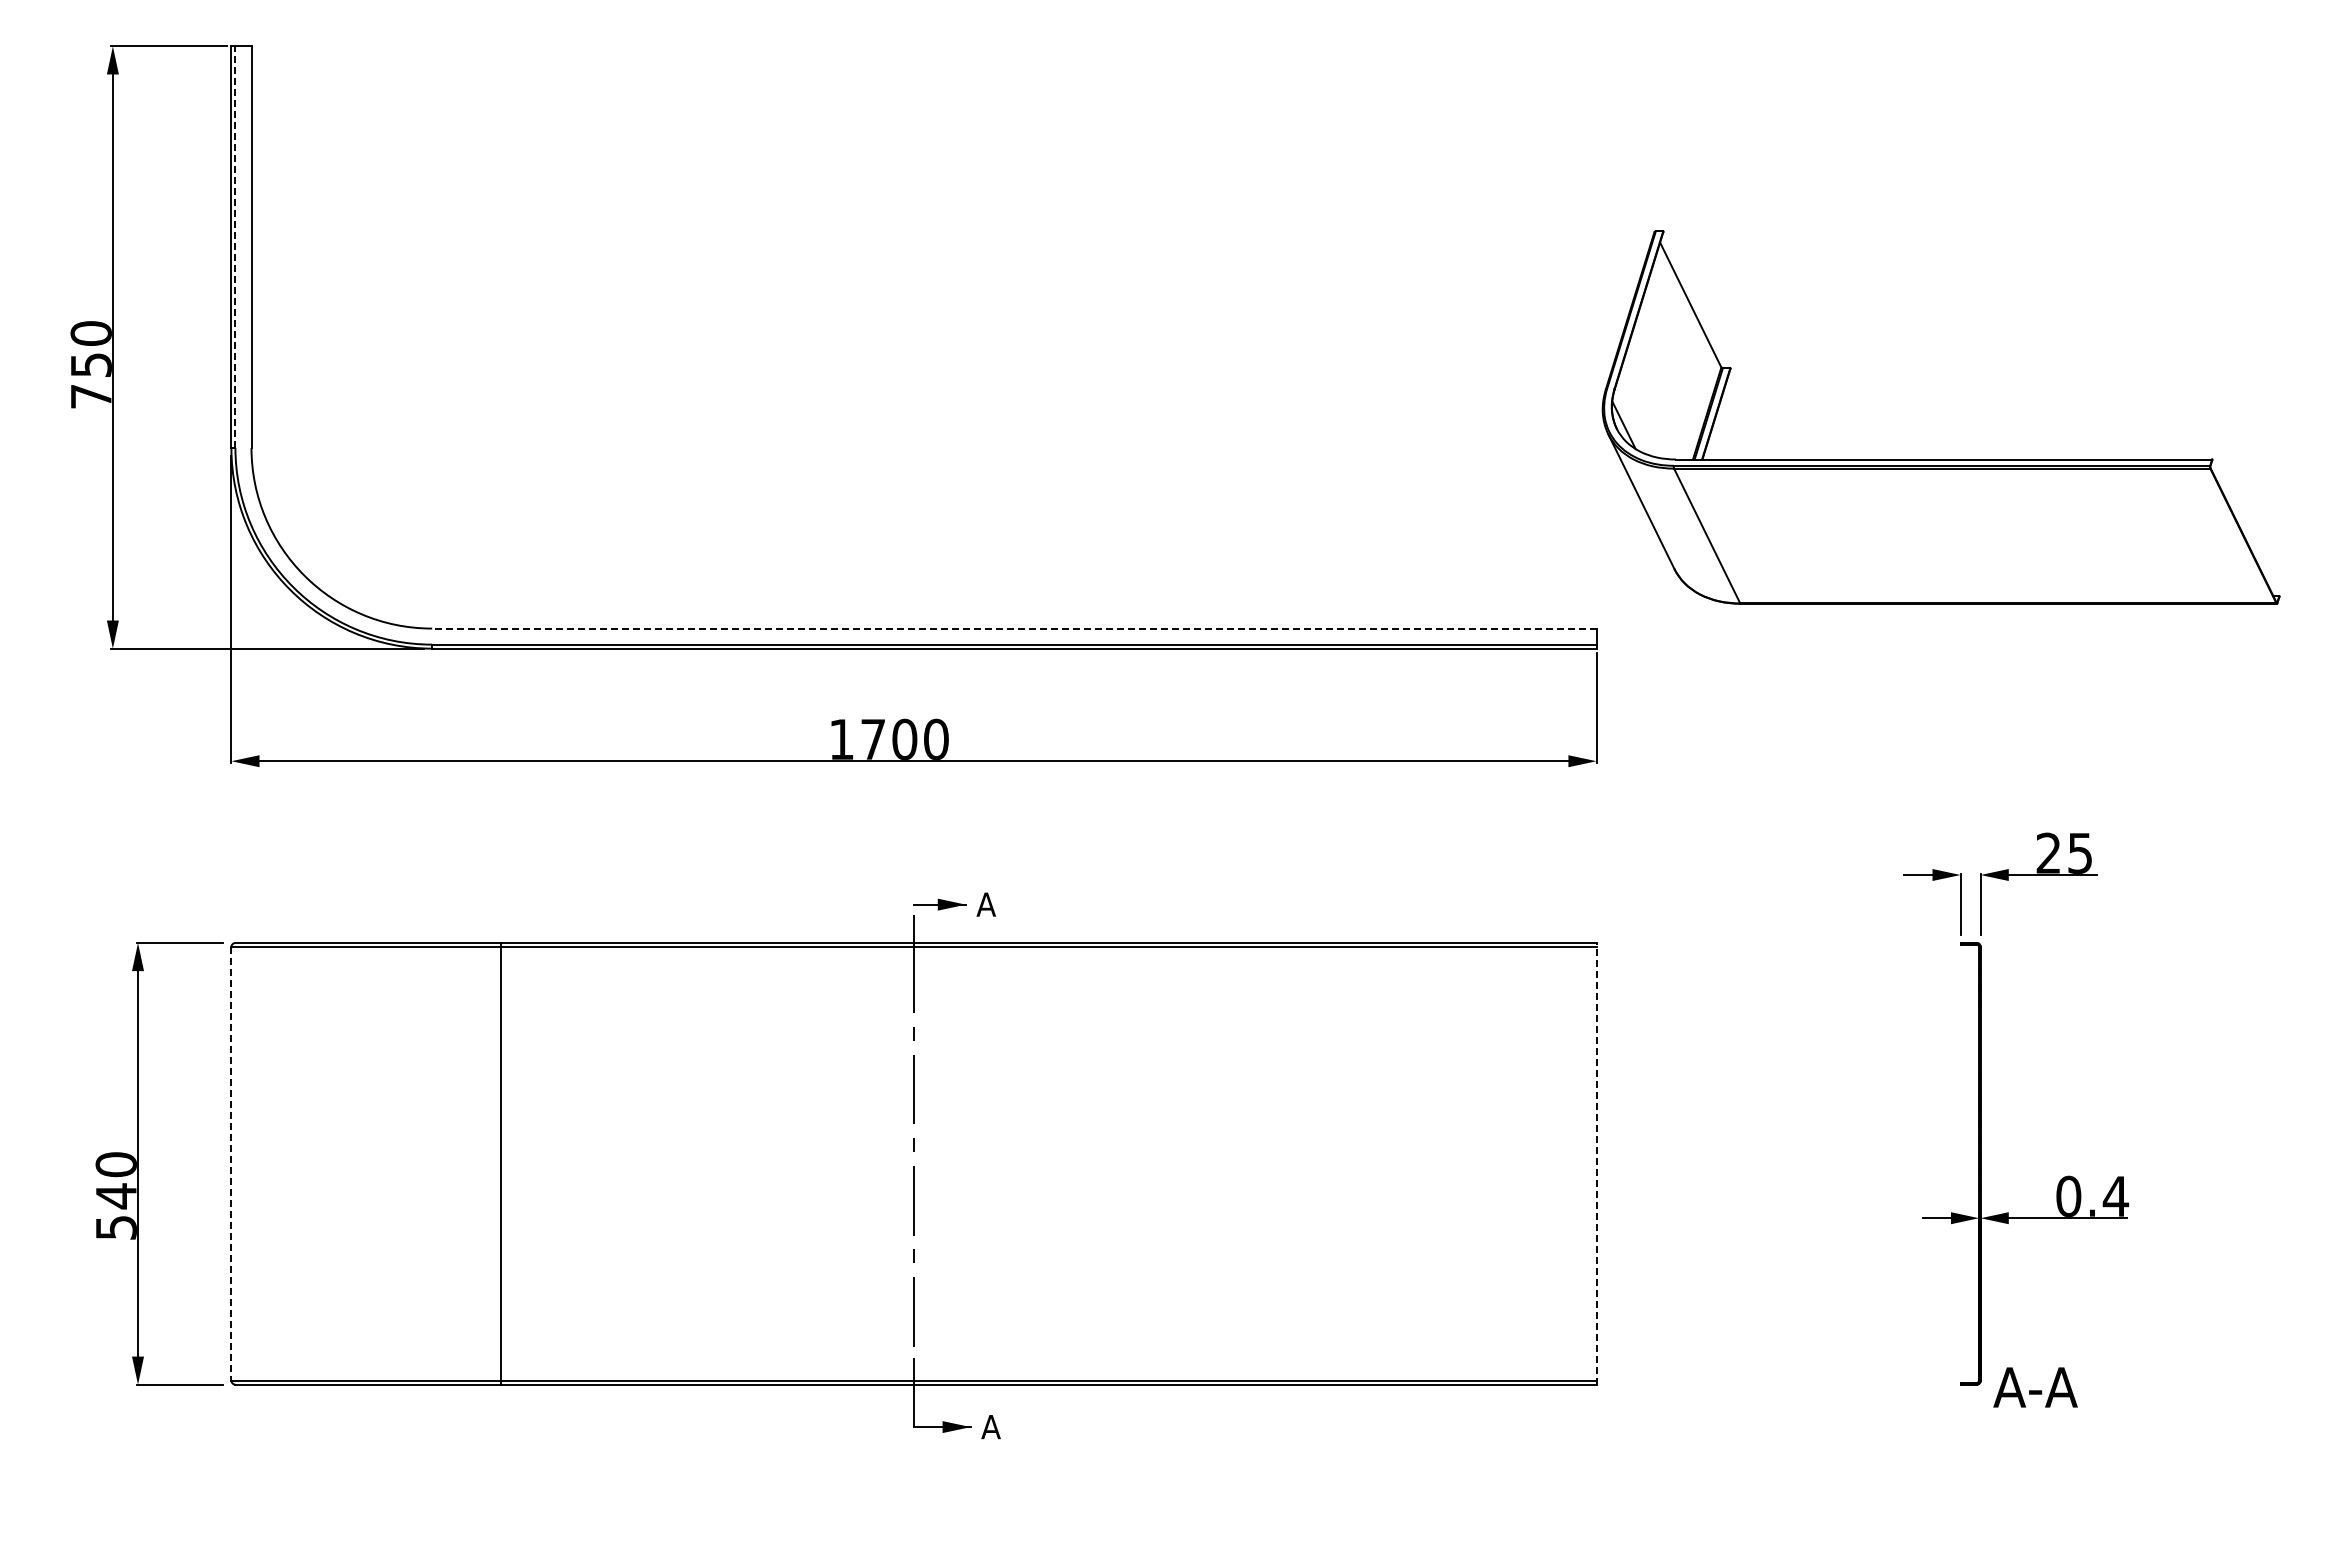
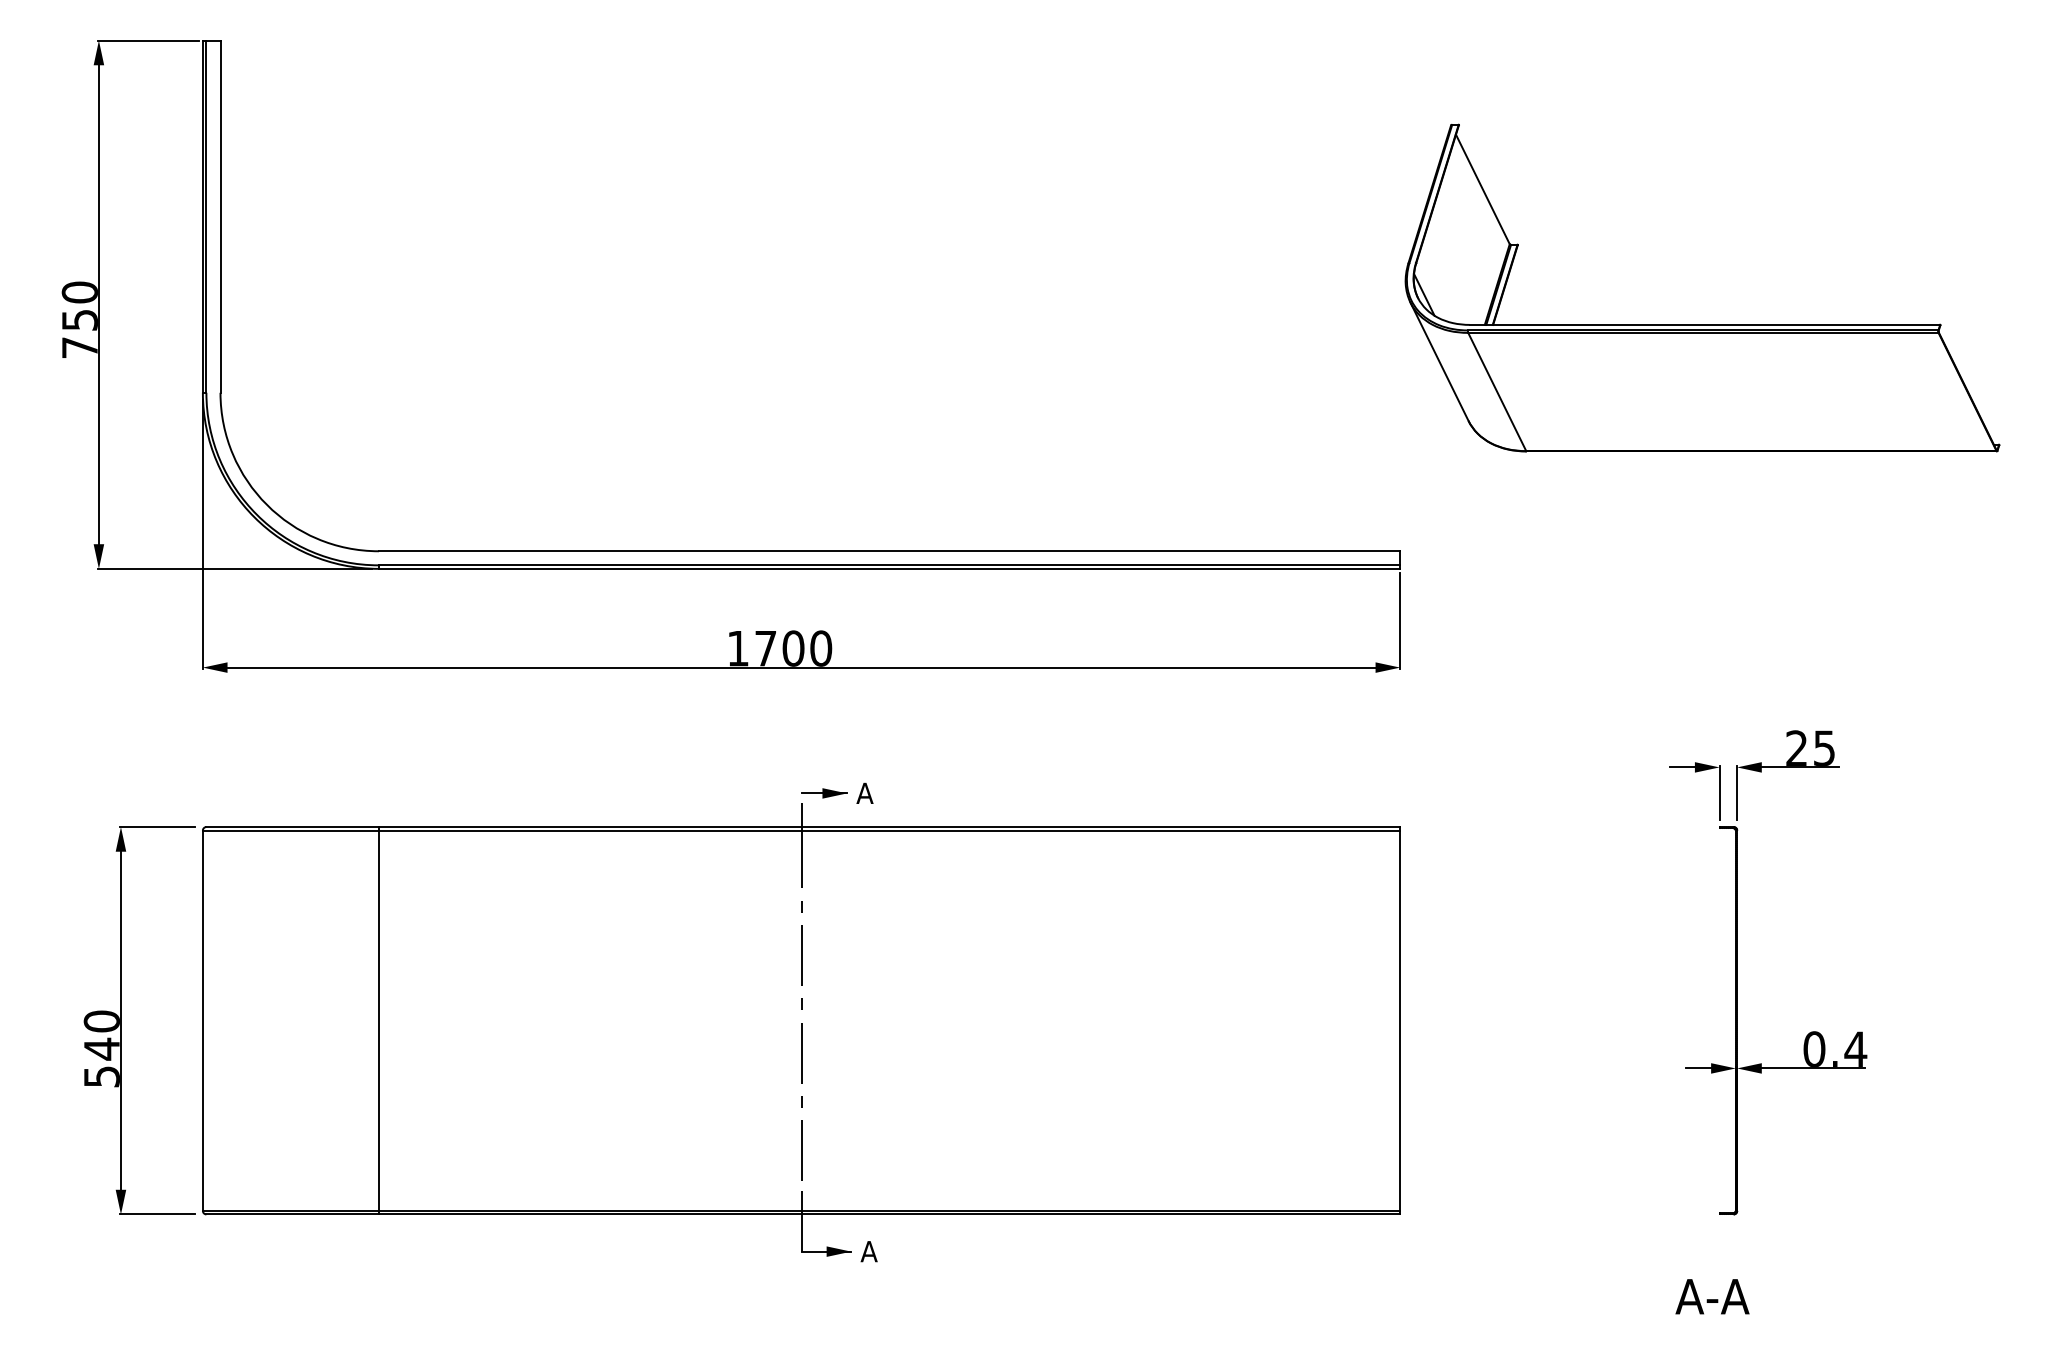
line: (235, 247) -> (206, 217), dashed -> solid
part: (1940, 459) -> (1701, 324), moved
line: (1013, 628) -> (888, 551), dashed -> solid
line: (231, 1163) -> (202, 1020), dashed -> solid
line: (501, 1163) -> (379, 1020), moved
line: (1596, 1163) -> (1400, 1020), dashed -> solid
text: (2035, 1387) -> (1712, 1296), moved

